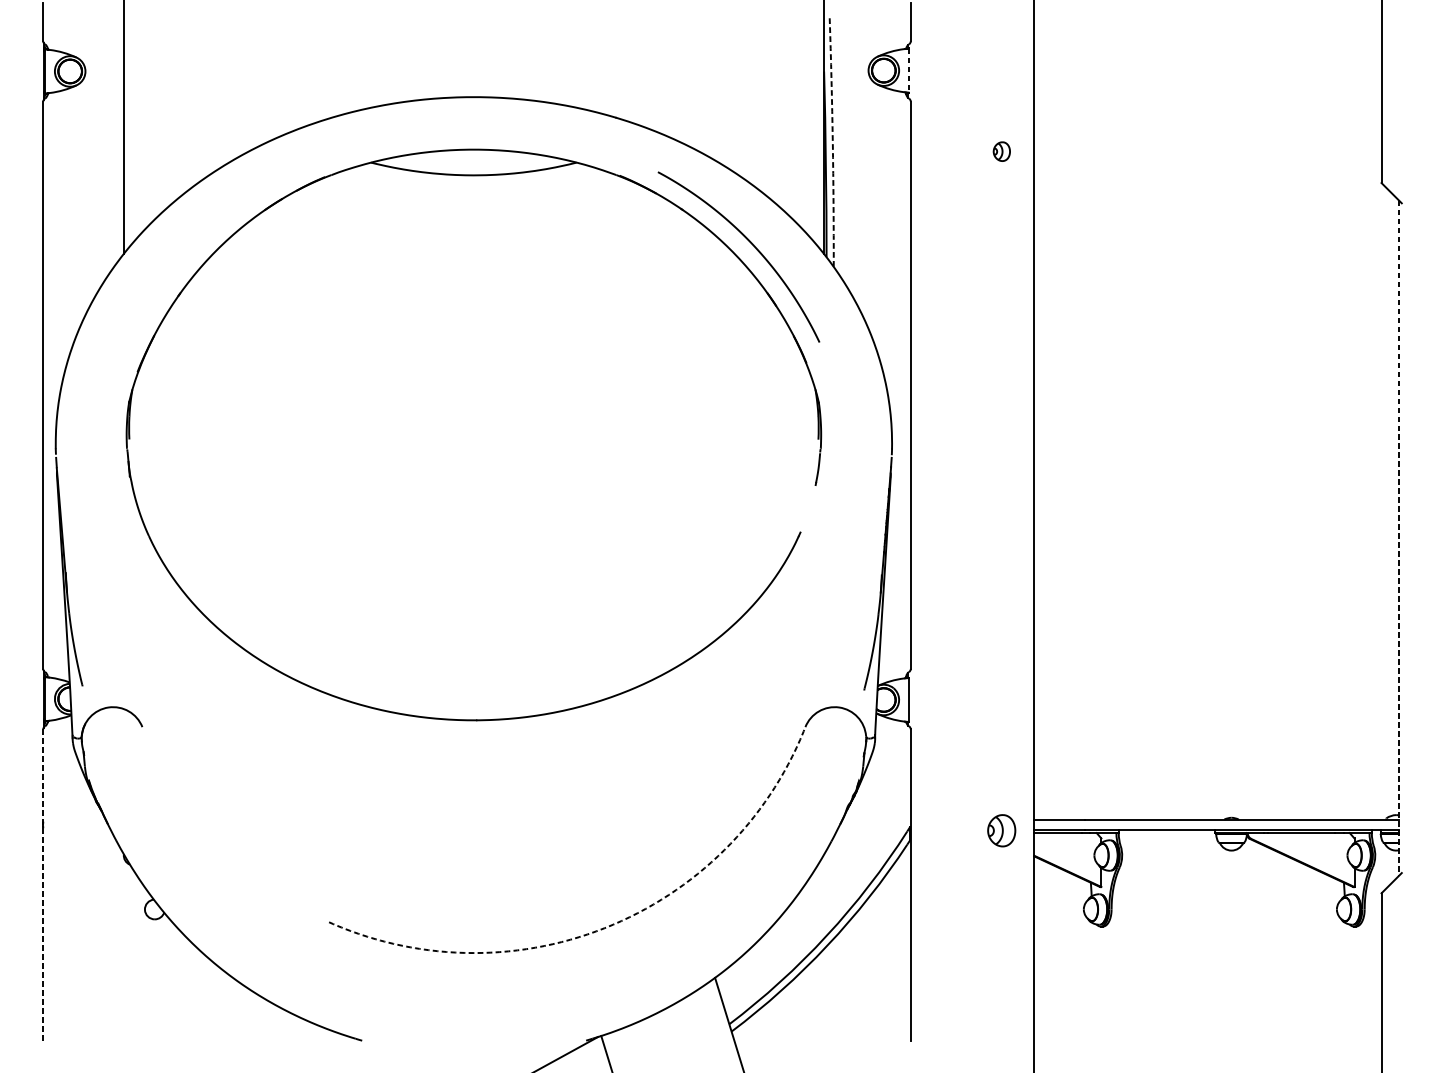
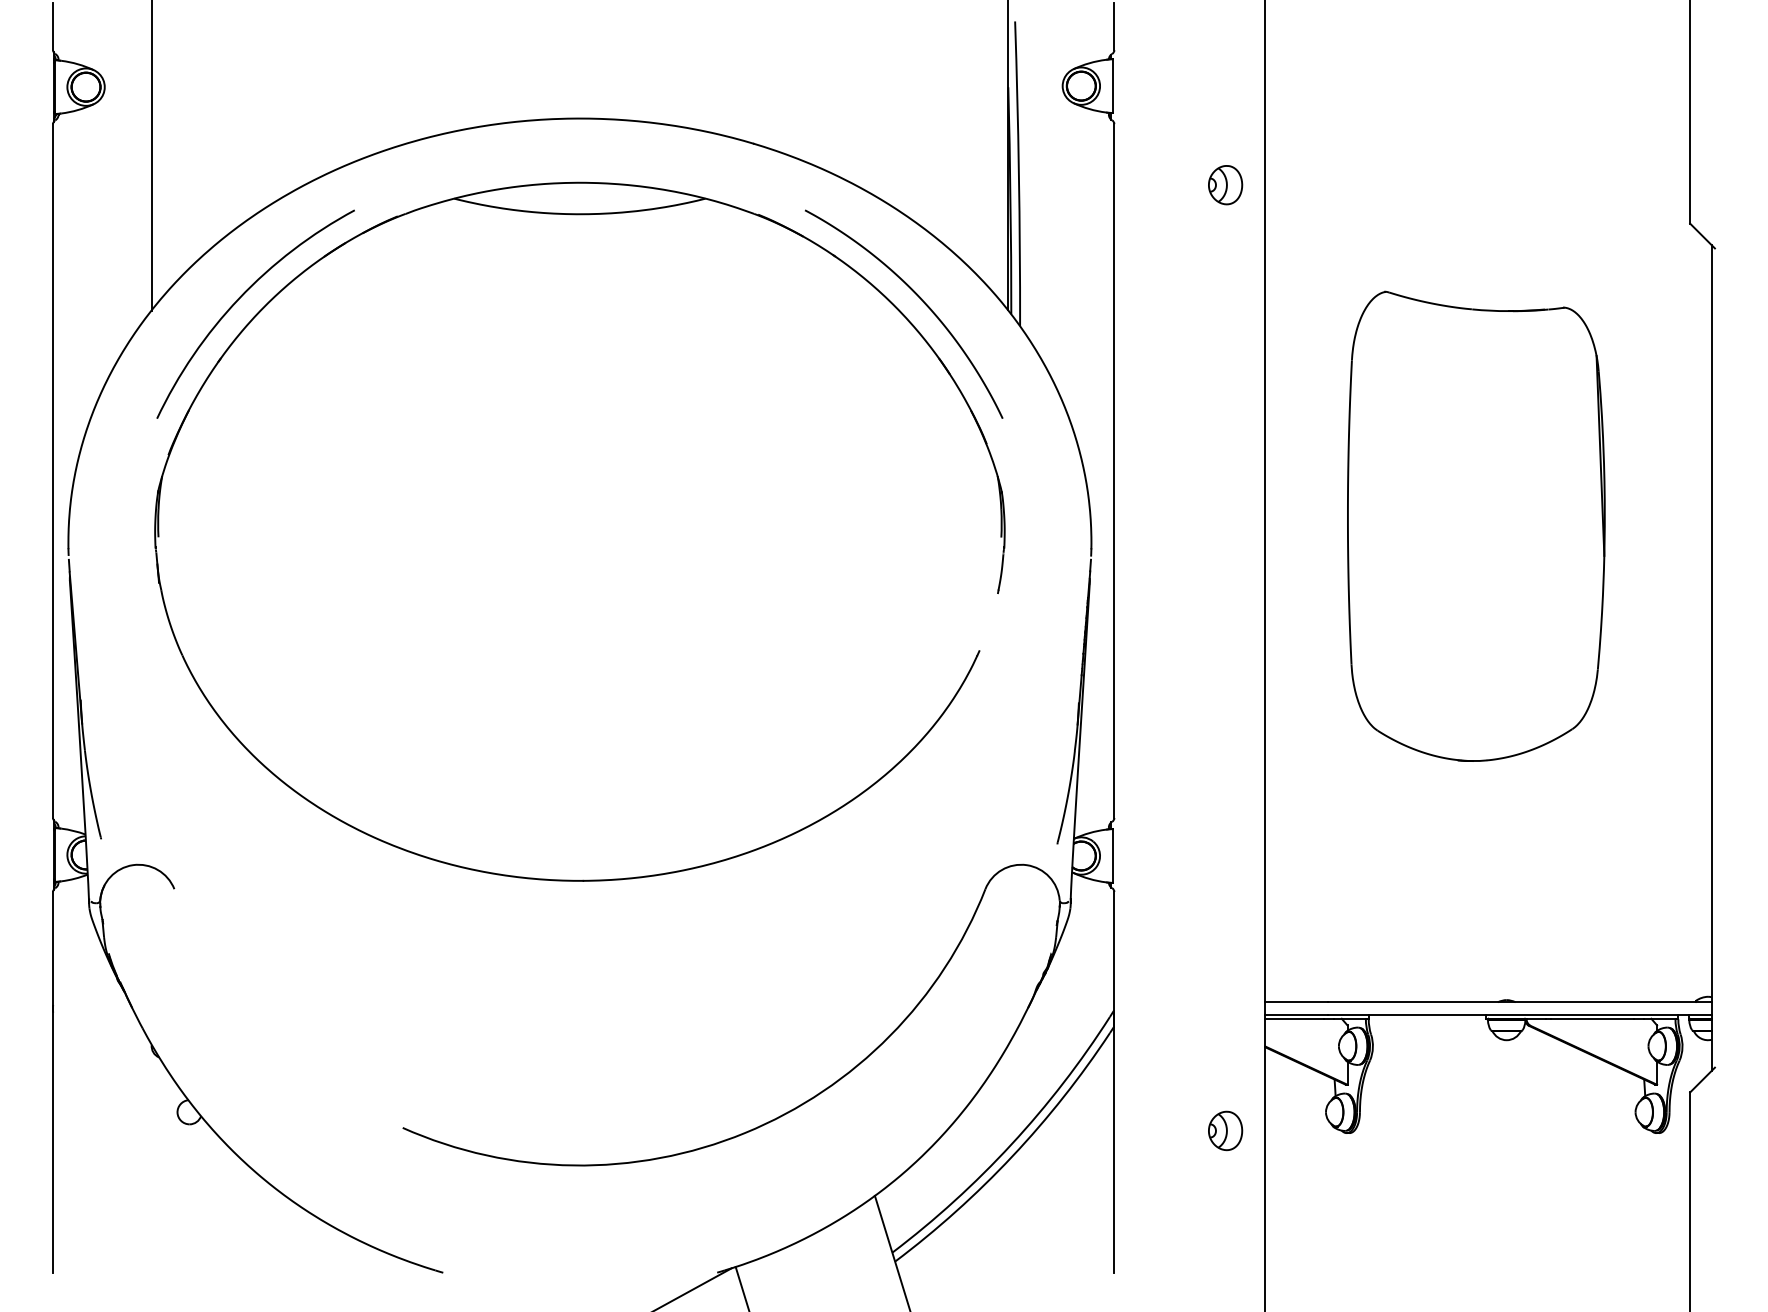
line: (909, 70) -> (1112, 86), dashed -> solid
arc: (832, 142) -> (1018, 173), dashed -> solid
part: (1001, 151) -> (1225, 185), size x1.67
arc: (196, 244) -> (240, 298), added
part: (1206, 429) -> (1476, 525), added
line: (1398, 538) -> (1711, 658), dashed -> solid
part: (1001, 830) -> (1225, 1130), moved
line: (43, 884) -> (53, 1081), dashed -> solid
arc: (609, 926) -> (745, 1133), dashed -> solid

